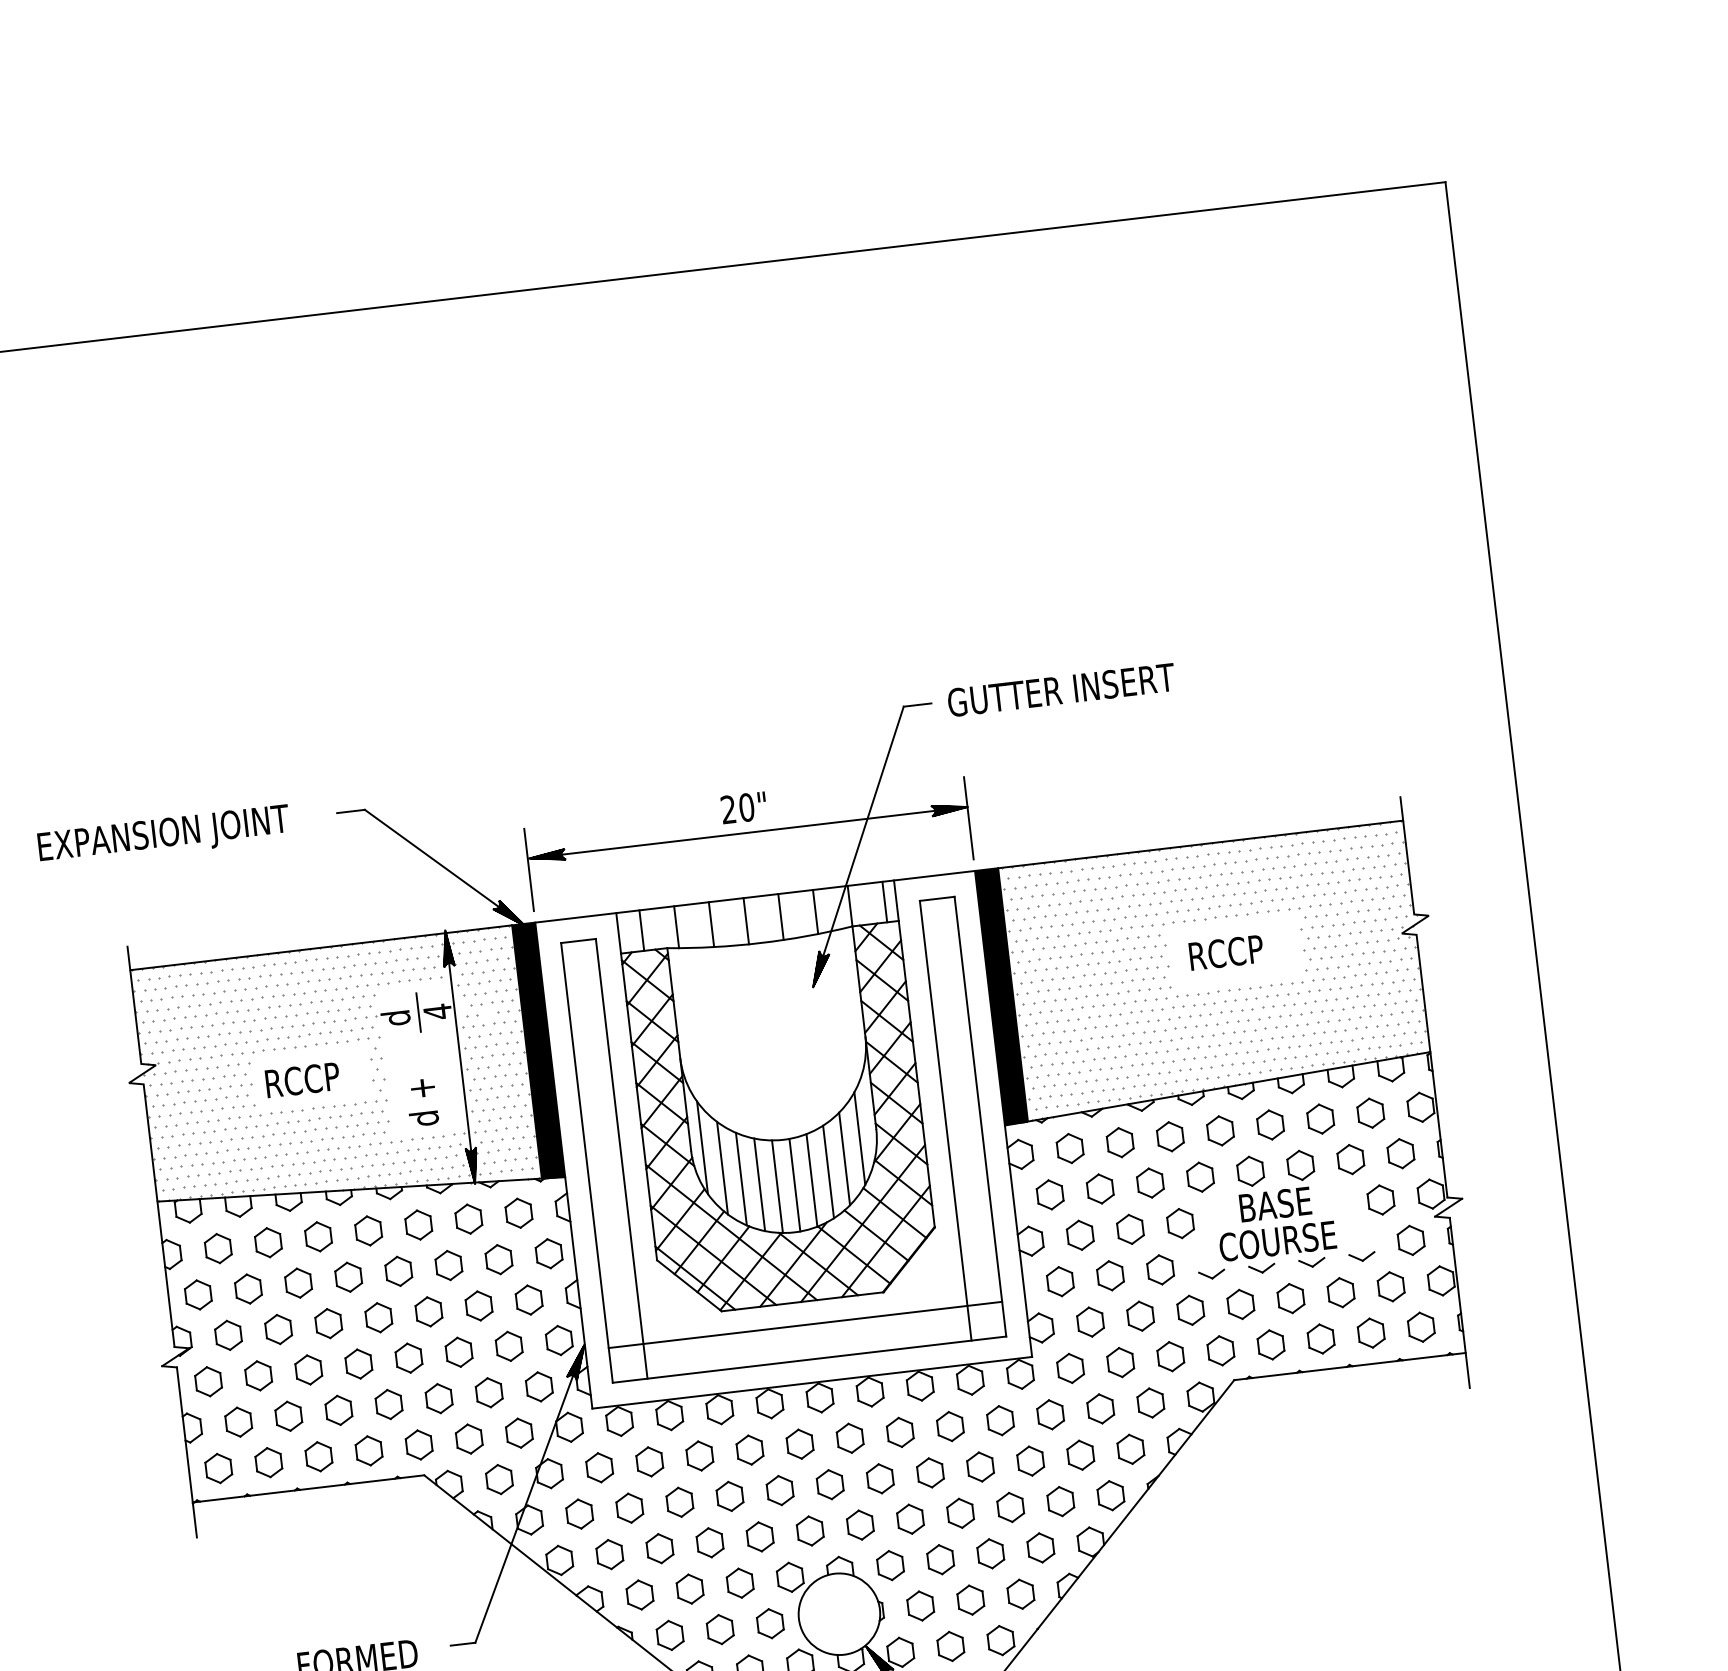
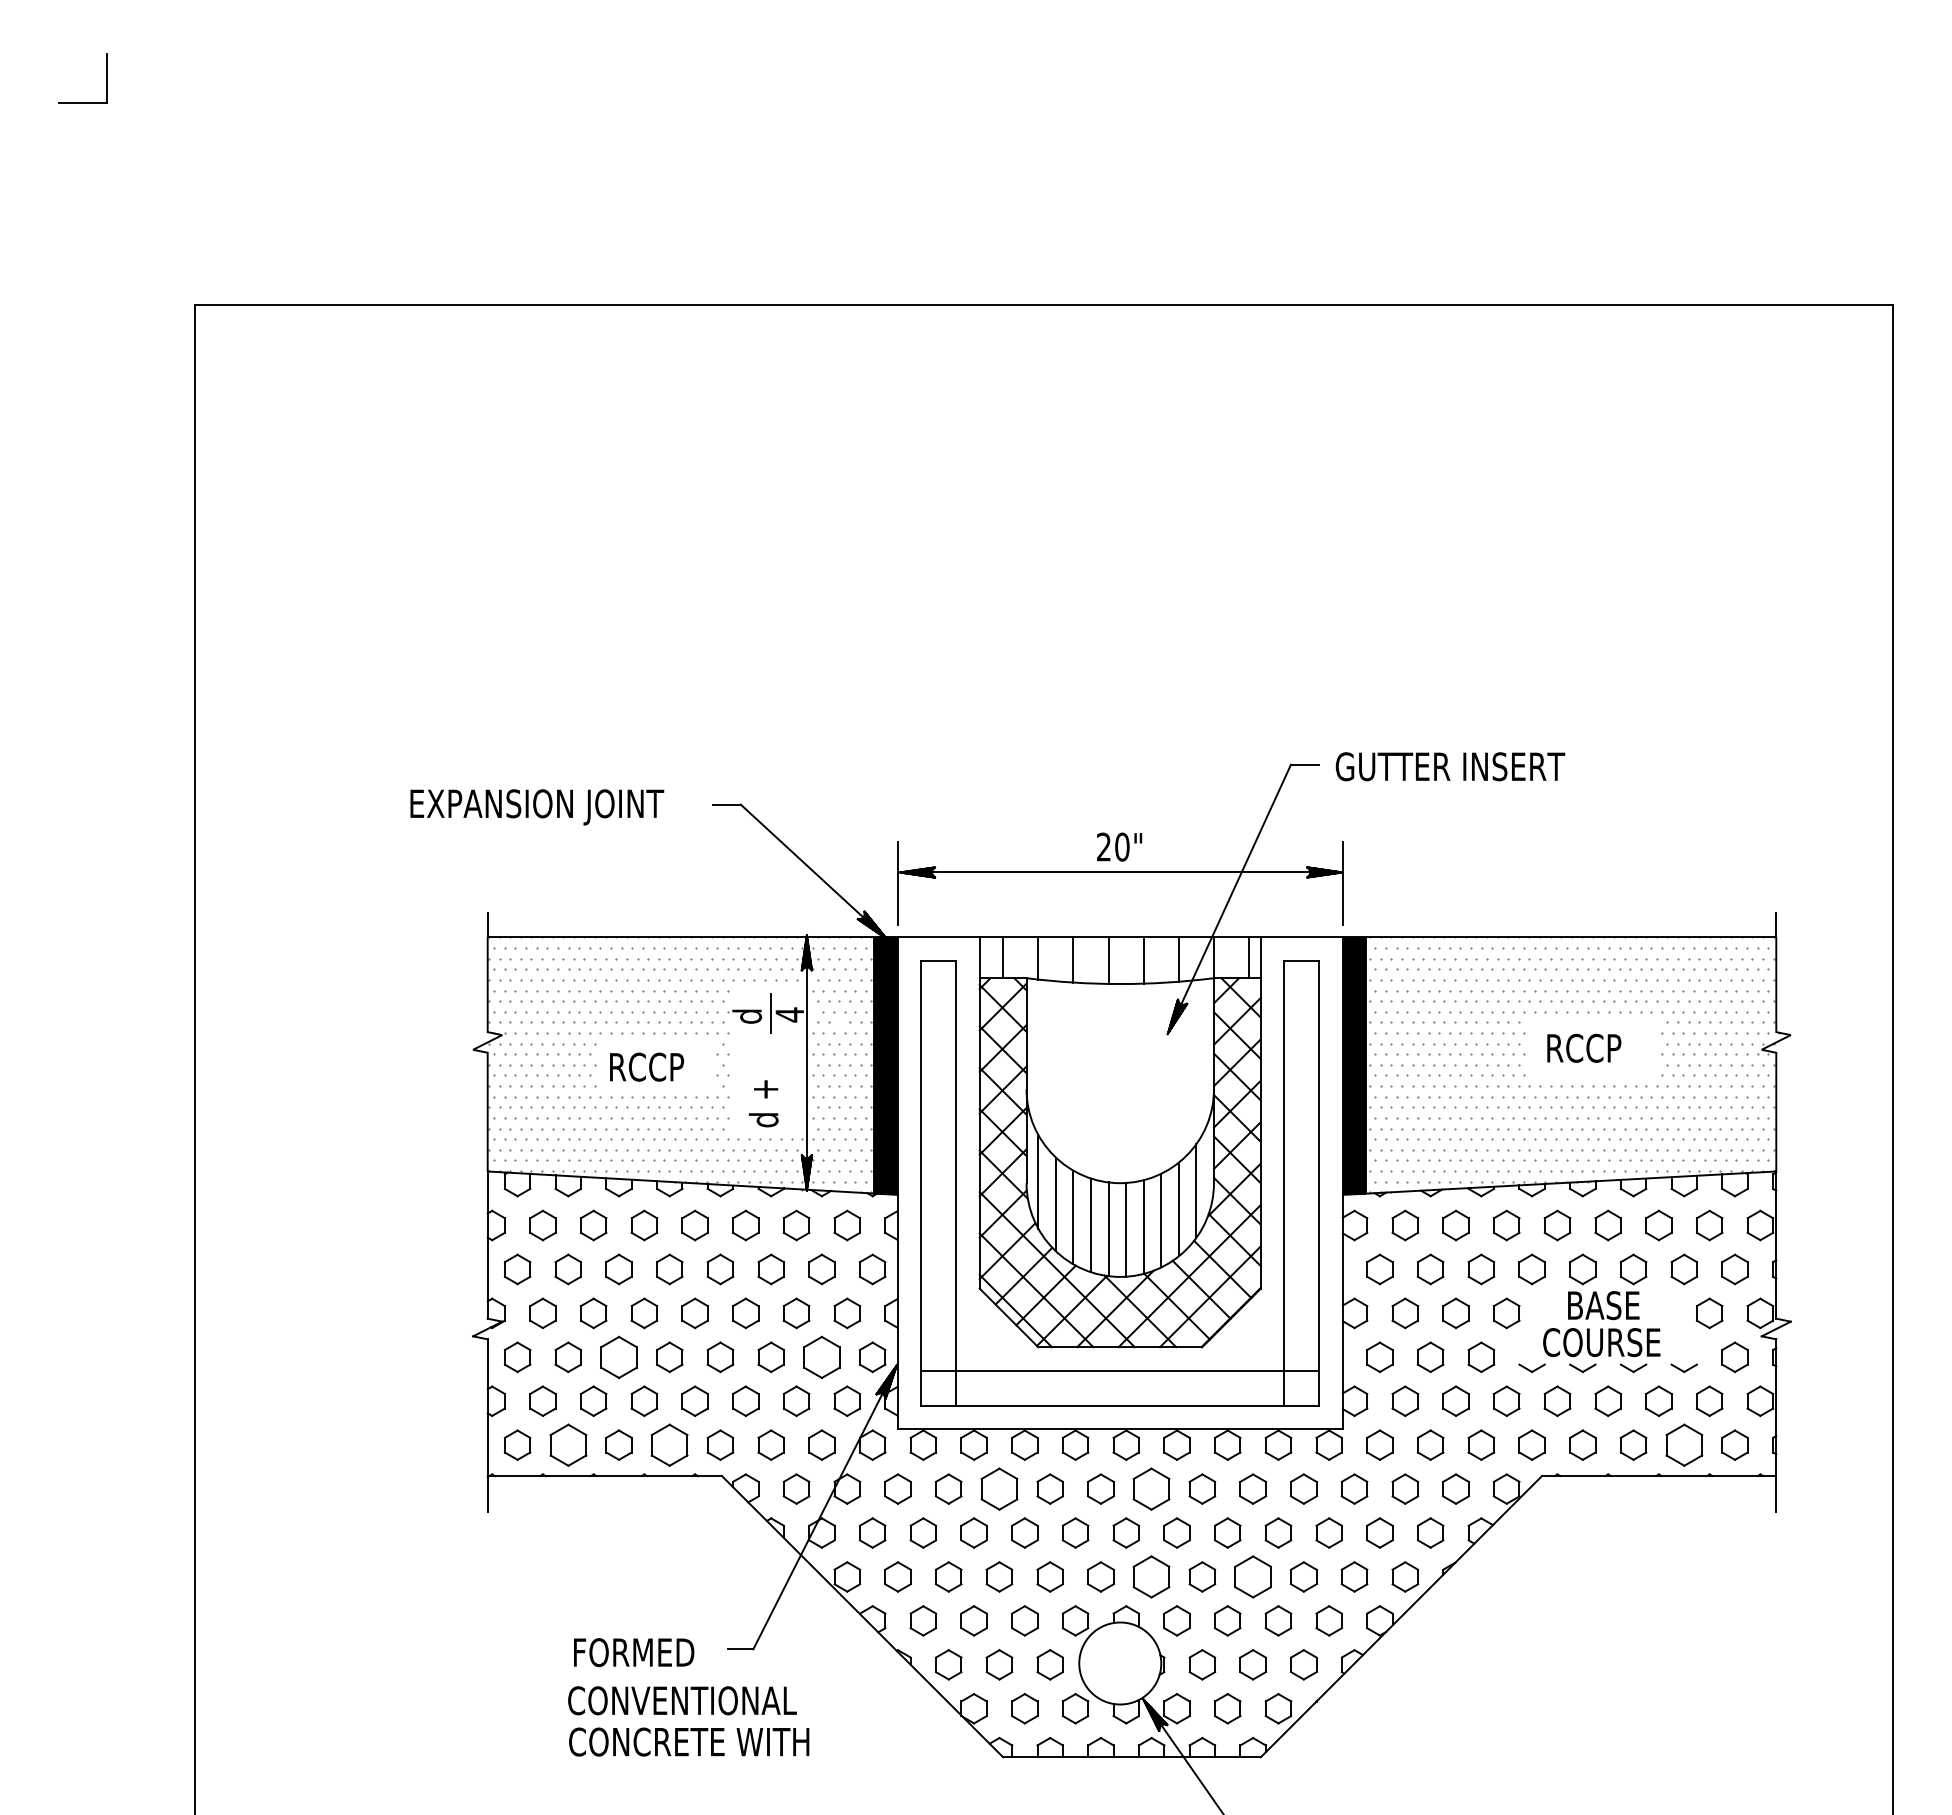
part: (1370, 1332) -> (1683, 1444), size x1.4
part: (508, 1345) -> (821, 1356), size x1.4
part: (308, 1369) -> (618, 1356), size x1.4
part: (849, 1437) -> (1151, 1488), size x1.4
part: (368, 1450) -> (669, 1444), size x1.4
part: (699, 1455) -> (999, 1488), size x1.4
part: (267, 1462) -> (567, 1444), size x1.4
part: (959, 1512) -> (1252, 1576), size x1.4
part: (860, 1524) -> (1151, 1576), size x1.4

